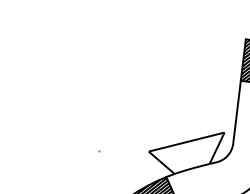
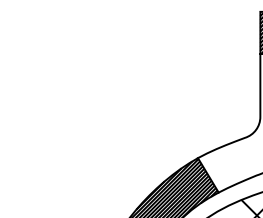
hatch: (160, 148) -> (188, 130), removed

